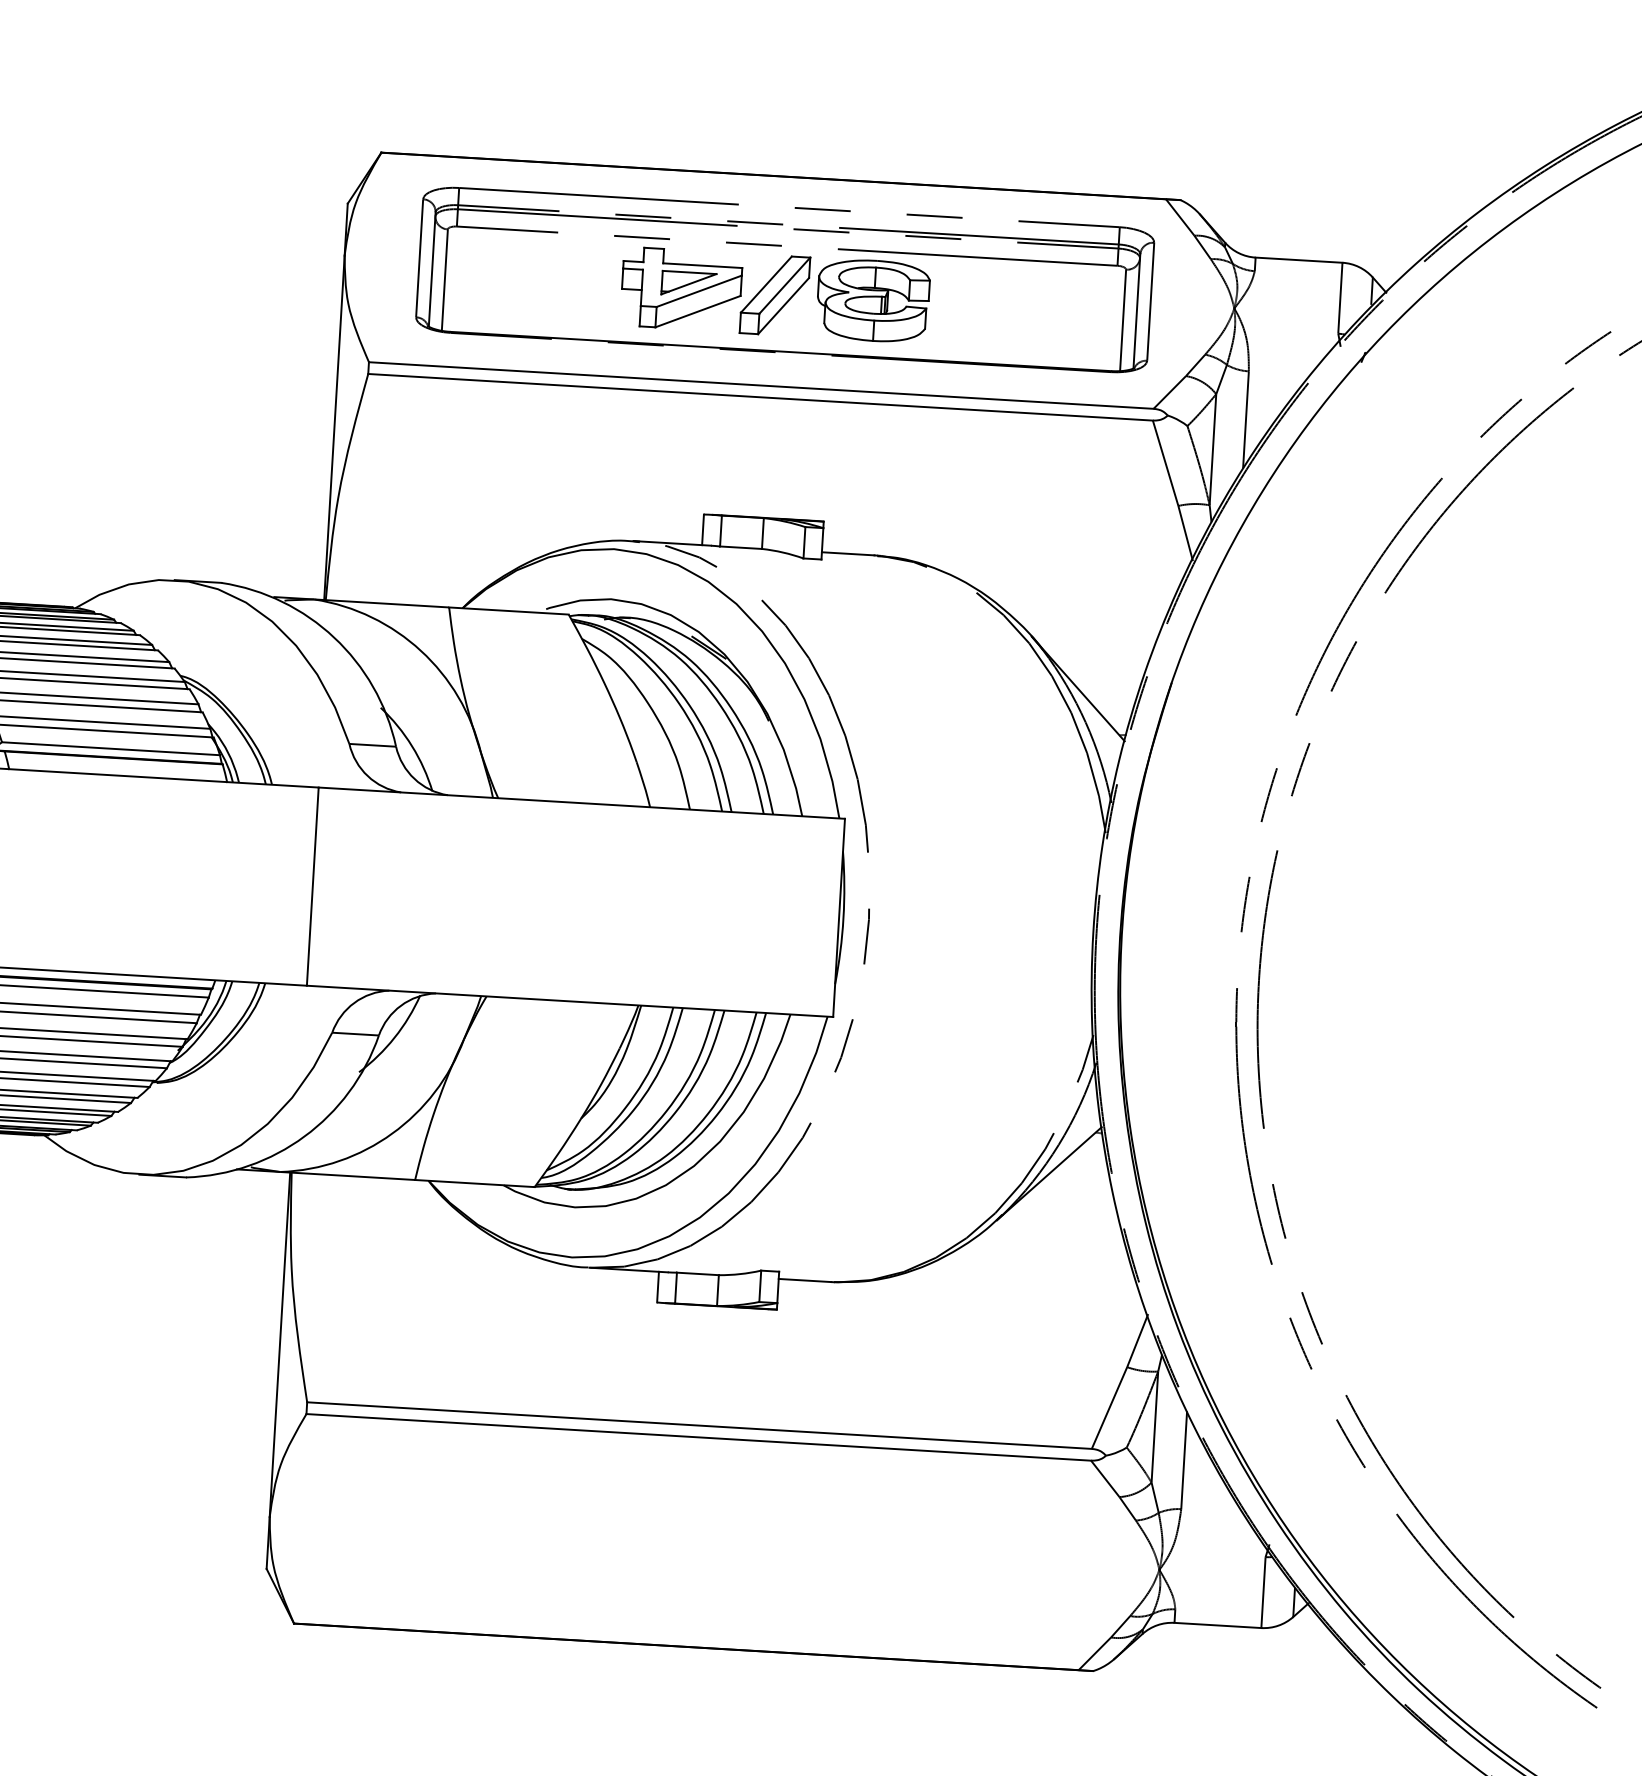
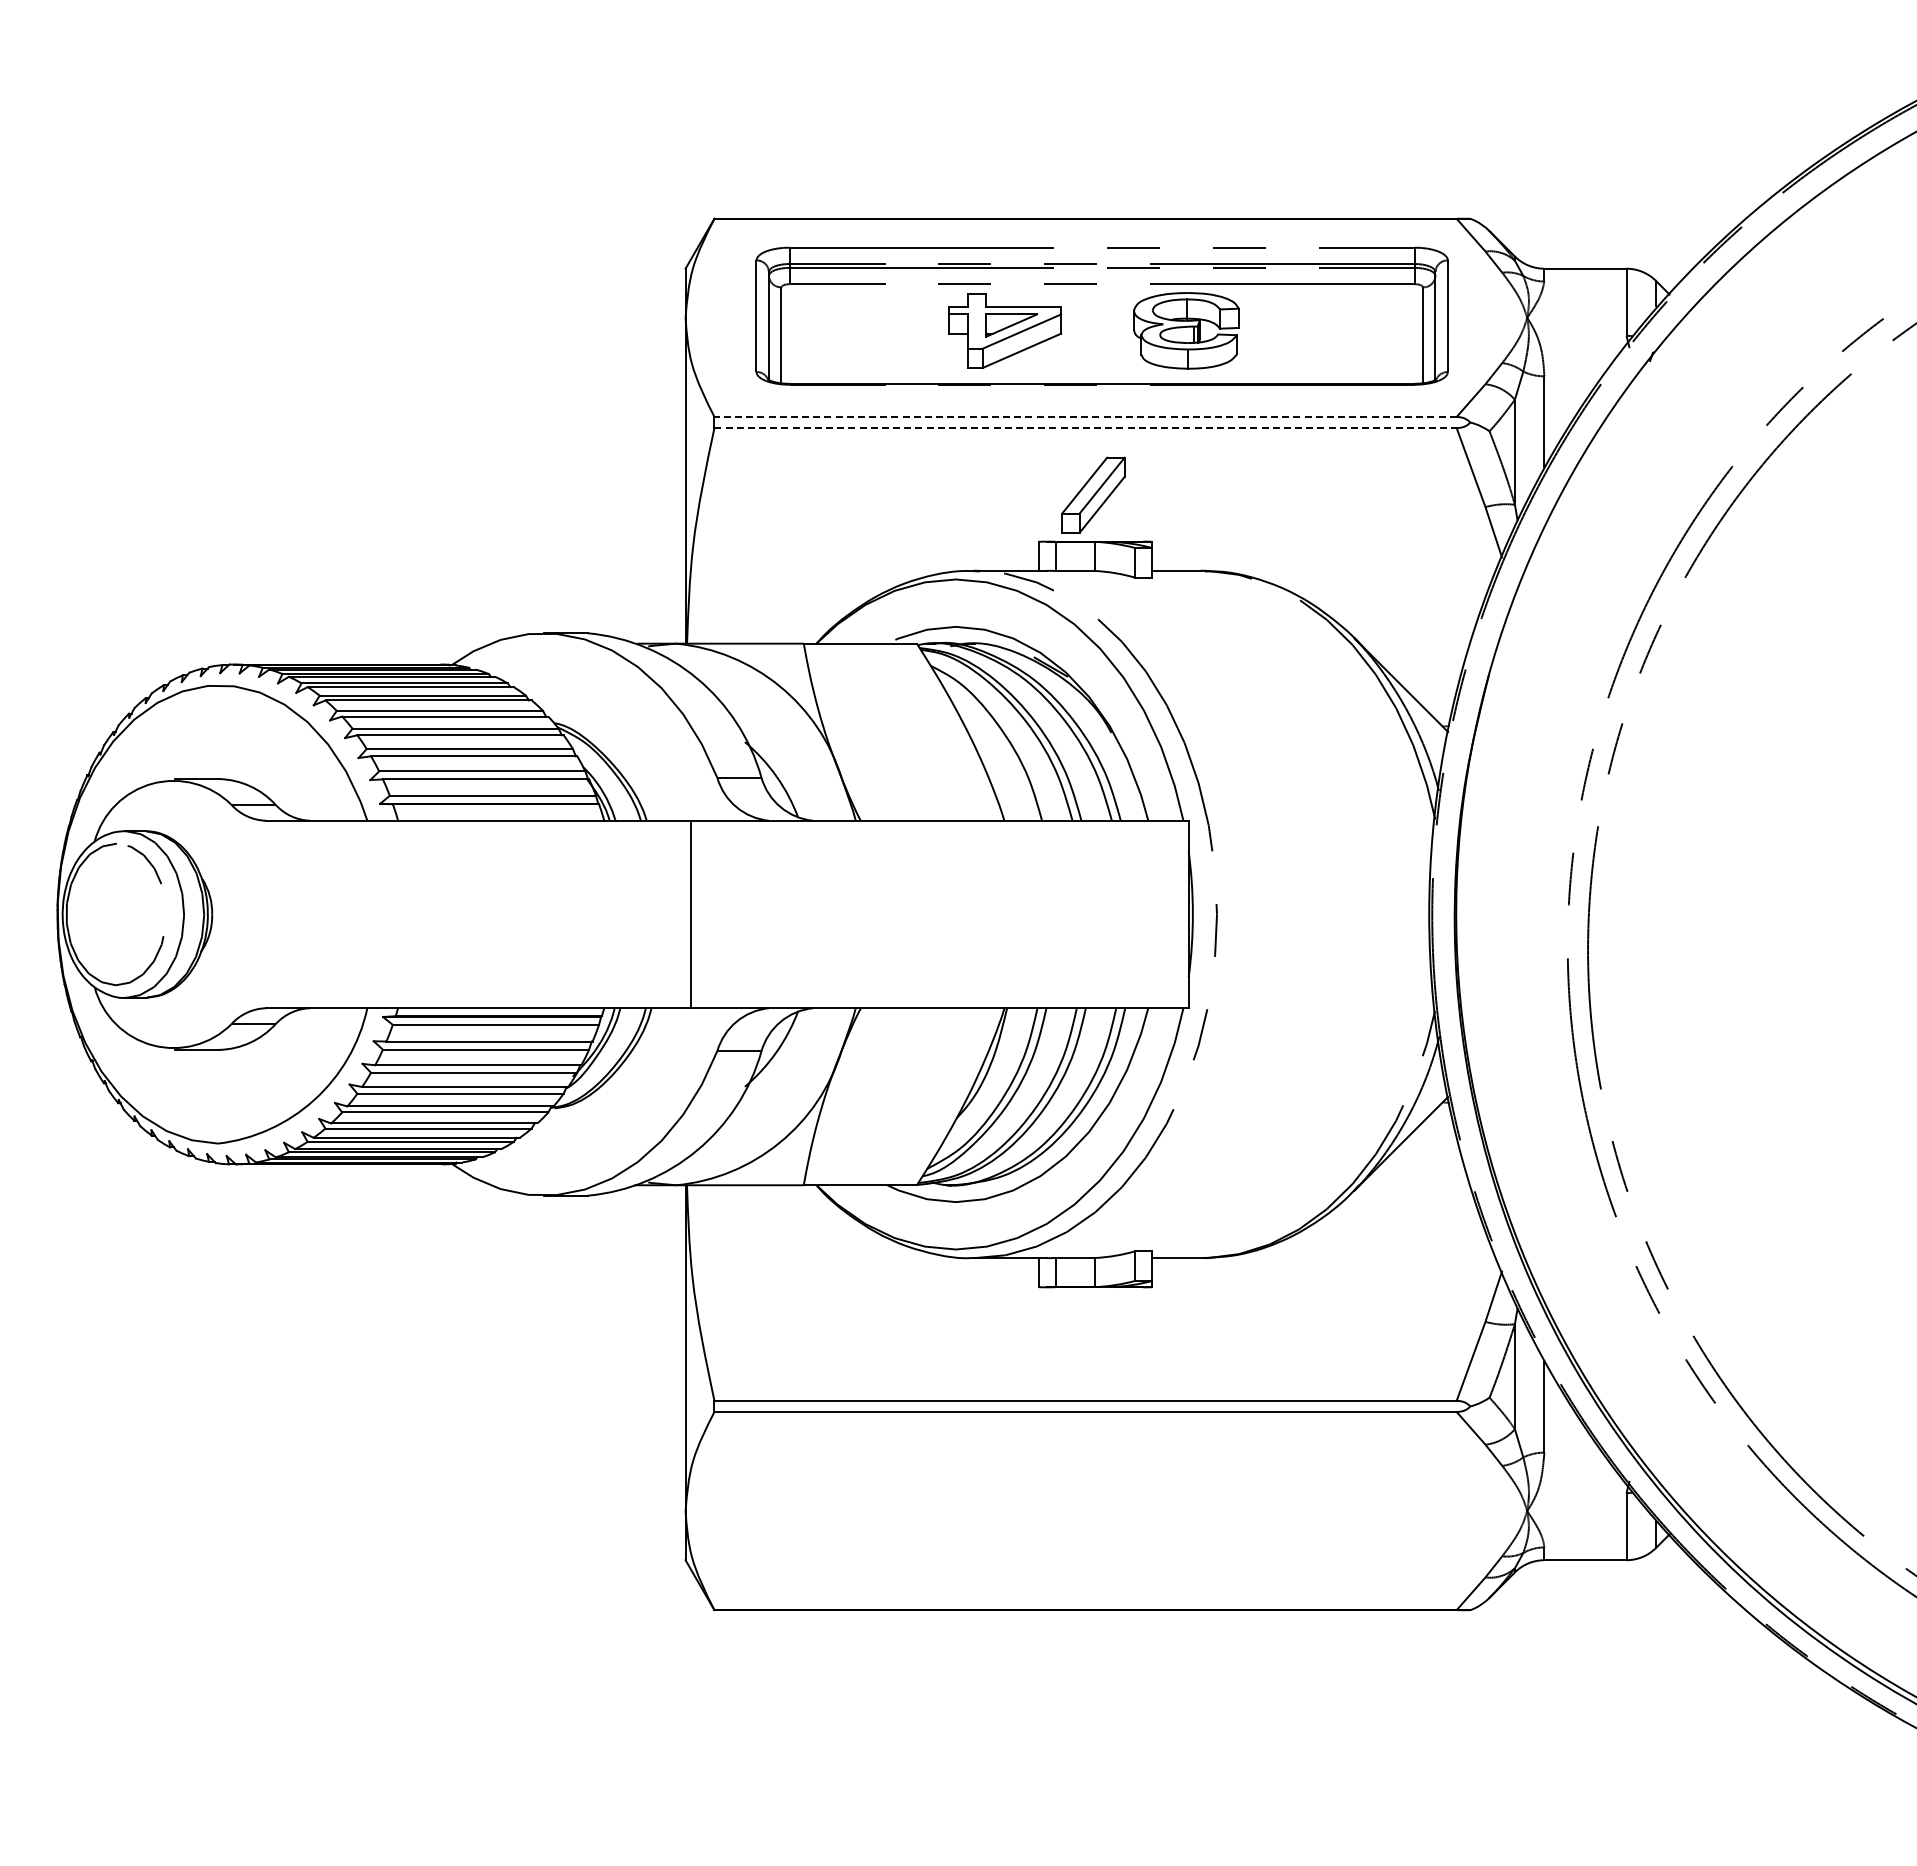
part: (775, 294) -> (1093, 494), moved
line: (761, 386) -> (1085, 417), solid -> dashed
line: (761, 397) -> (1086, 428), solid -> dashed

